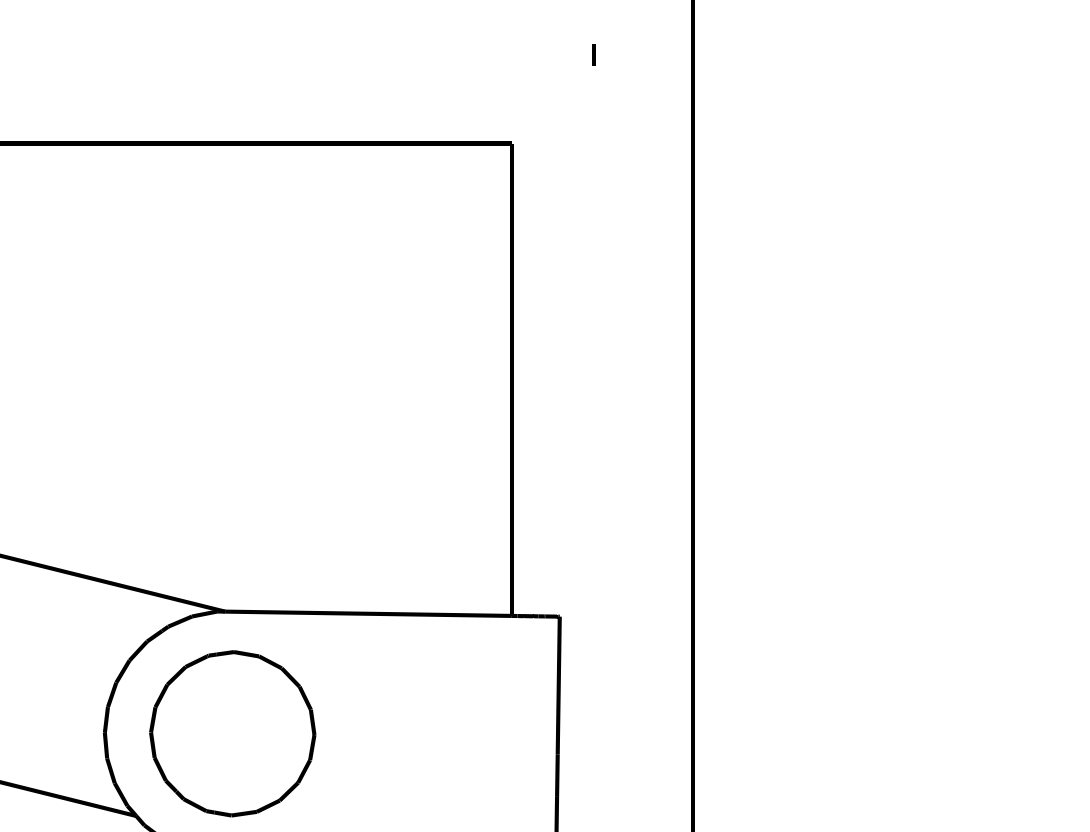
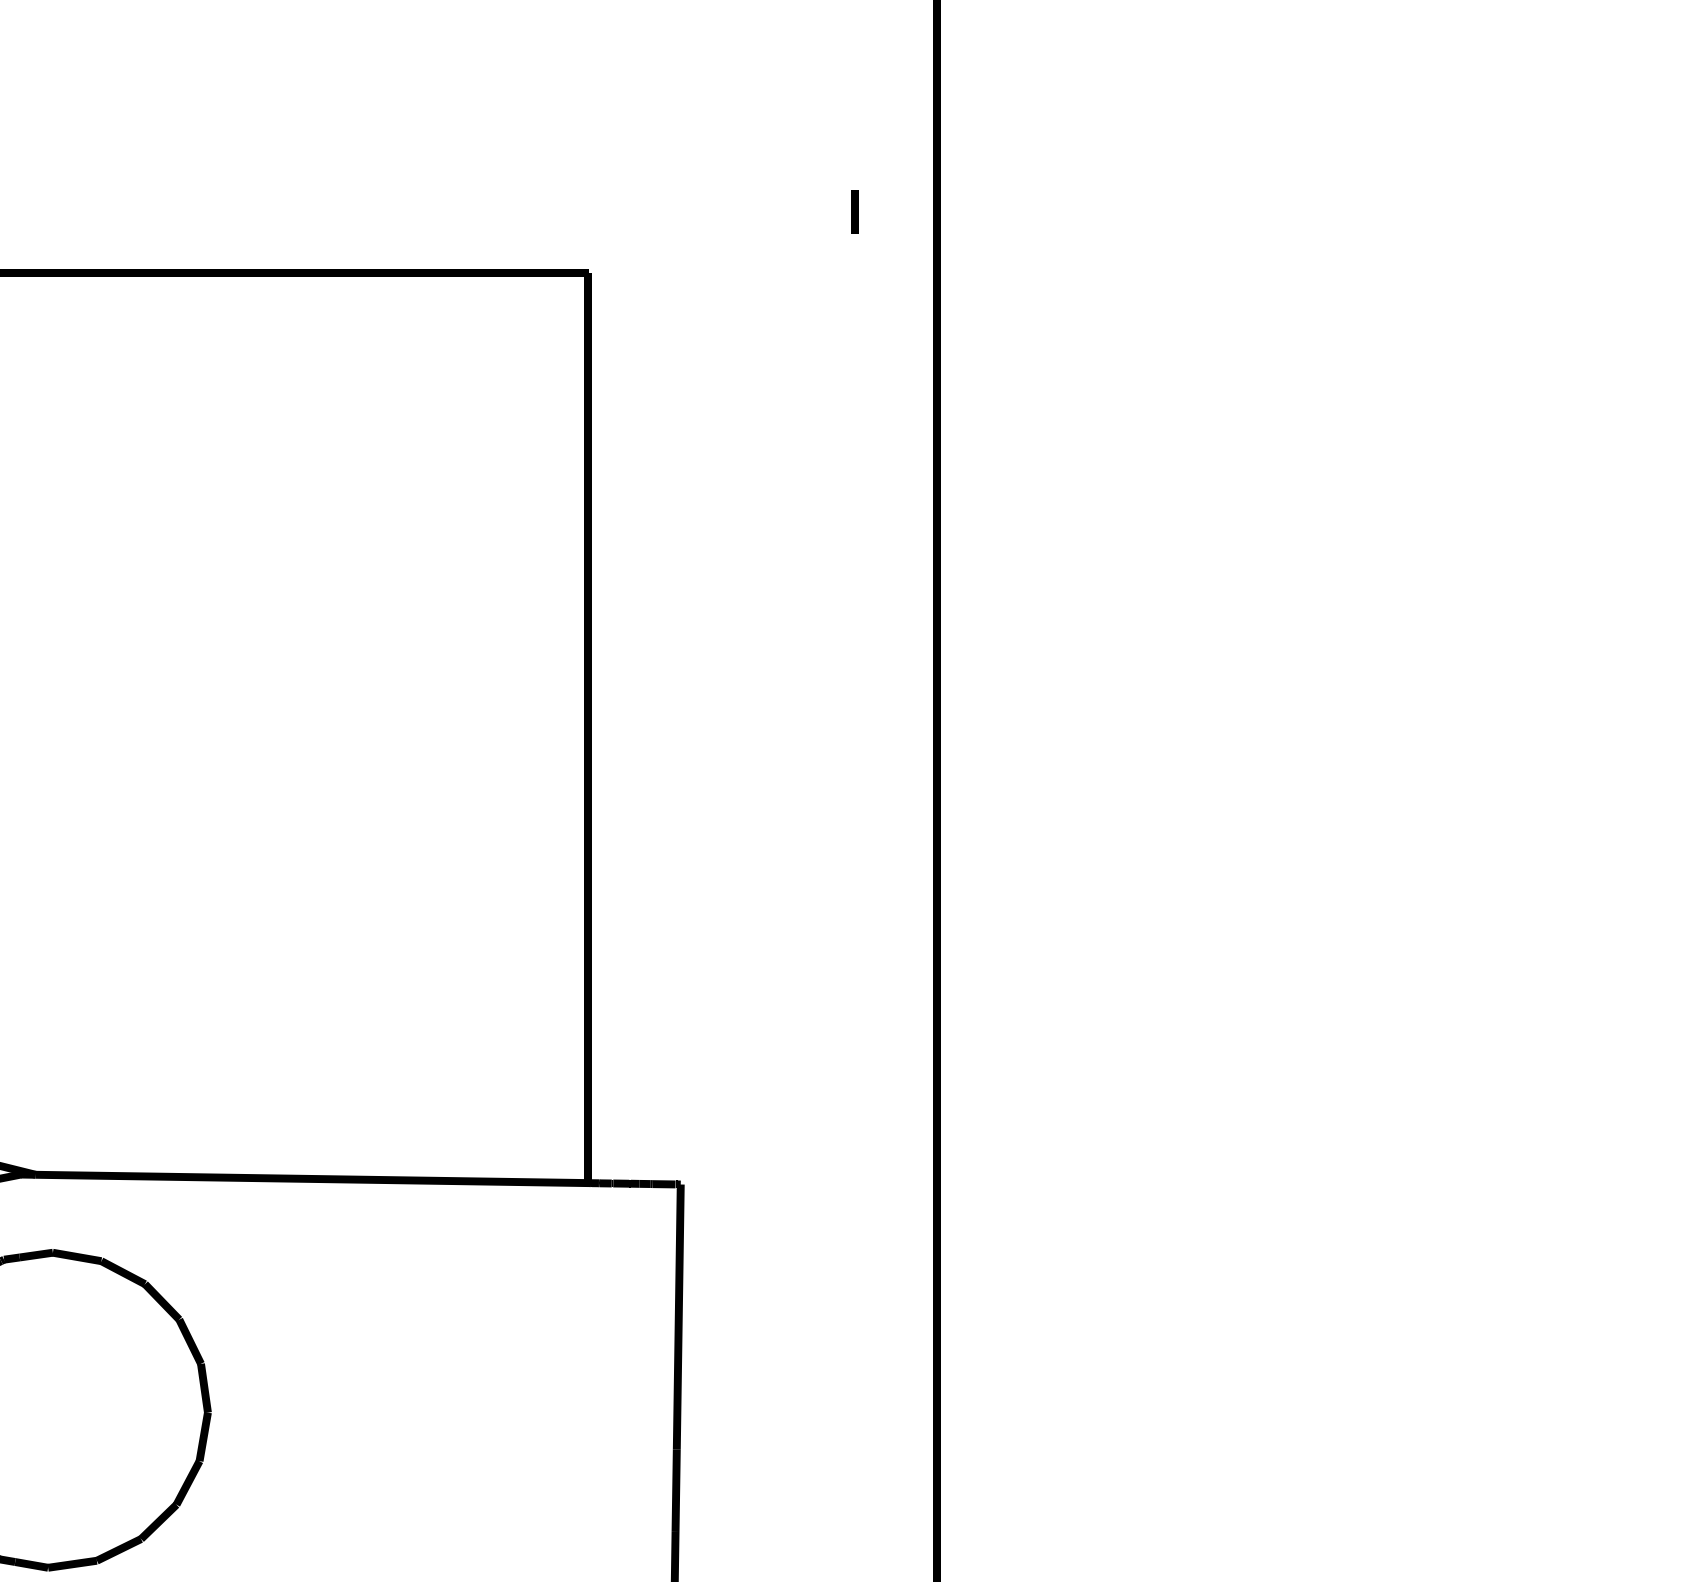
line: (593, 54) -> (853, 210), moved

